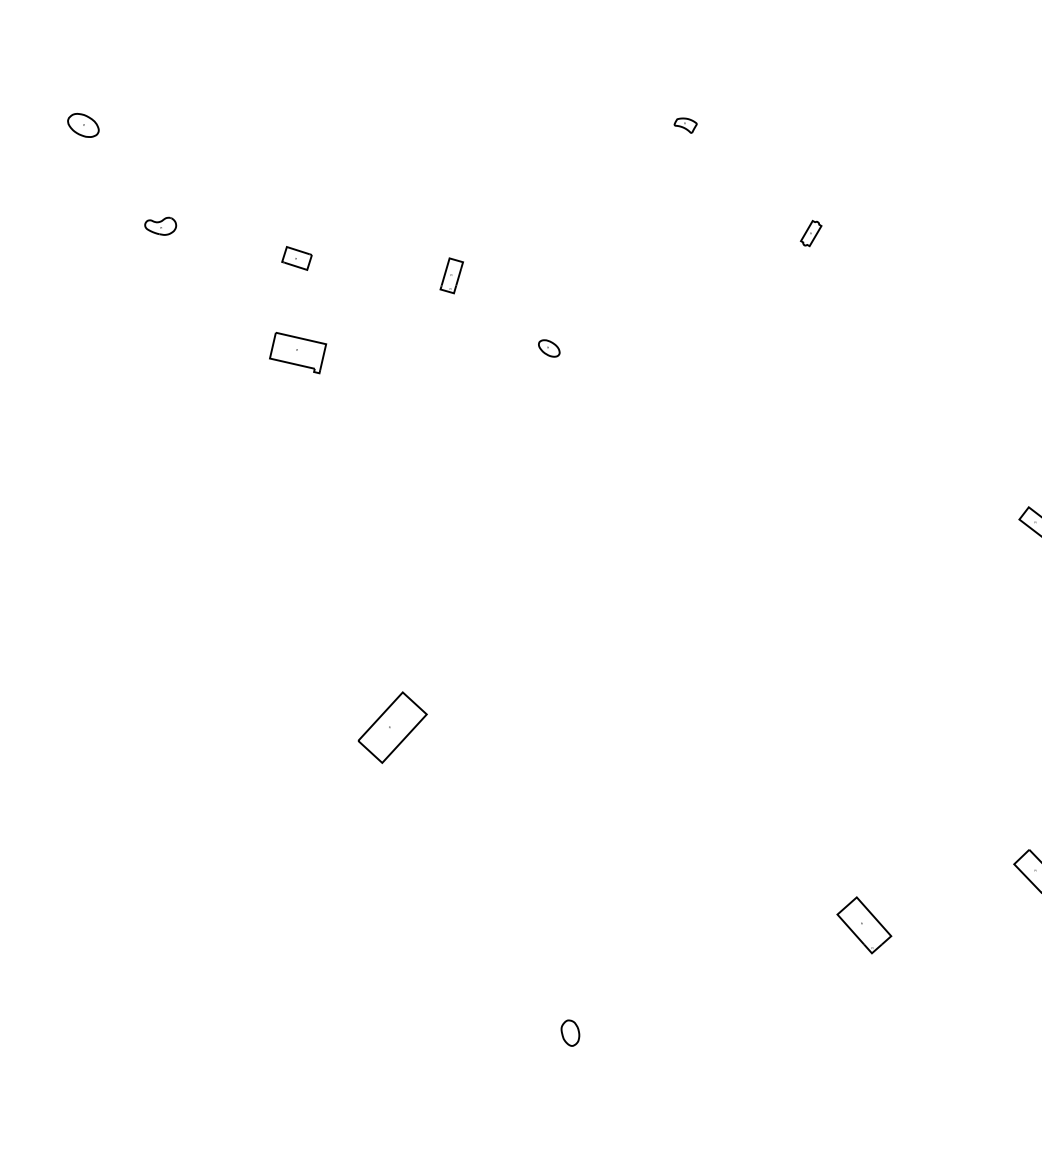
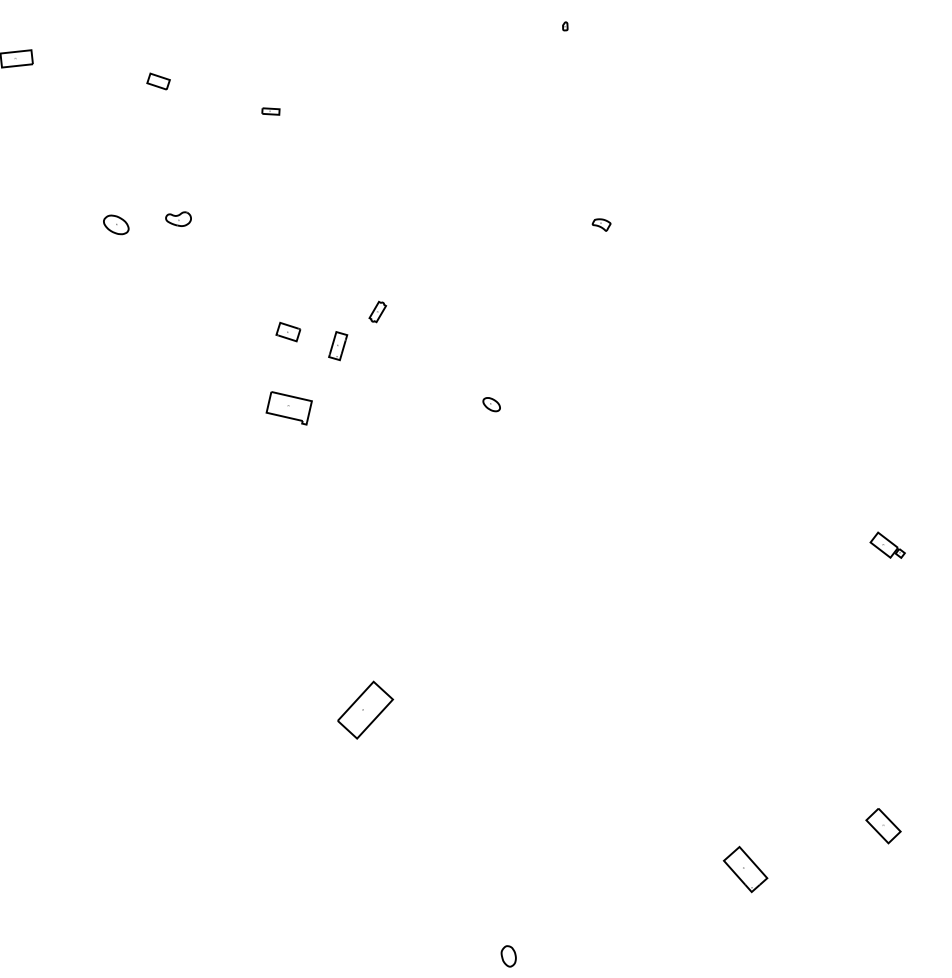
part: (160, 225) -> (178, 218), moved
part: (810, 232) -> (377, 311), moved
part: (452, 276) -> (338, 346), moved

